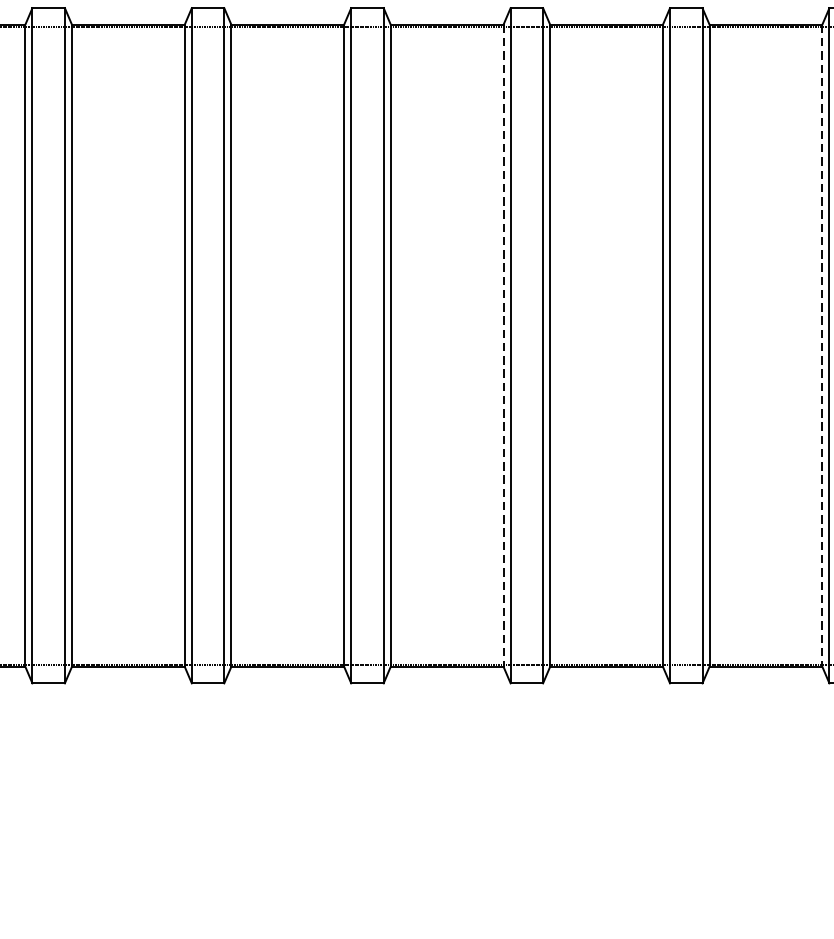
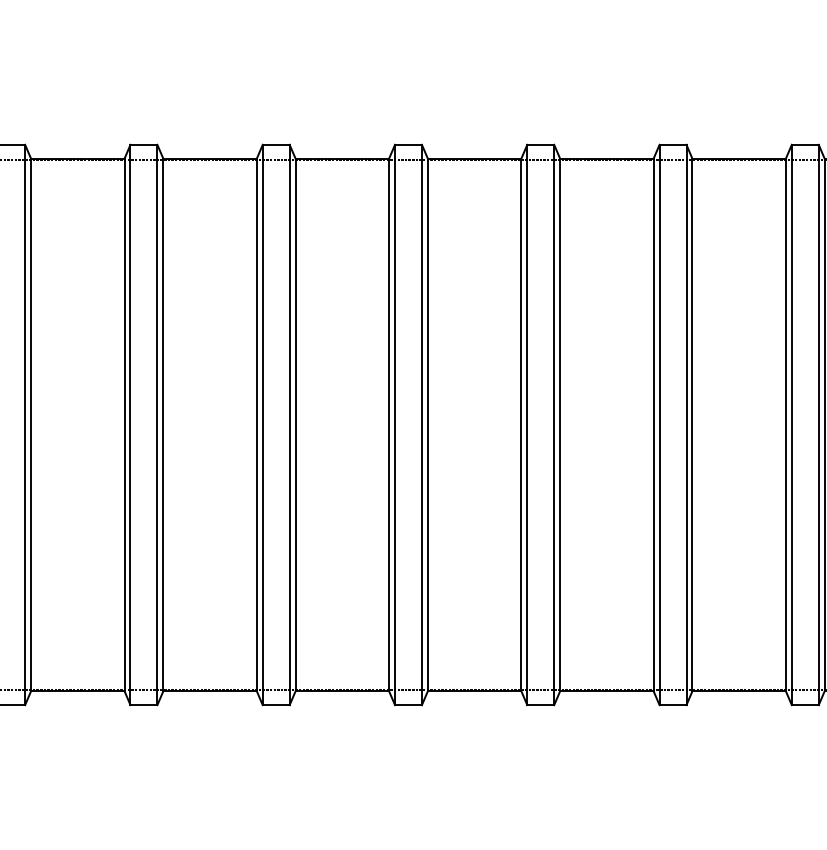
line: (503, 346) -> (521, 425), dashed -> solid
line: (821, 346) -> (785, 425), dashed -> solid

